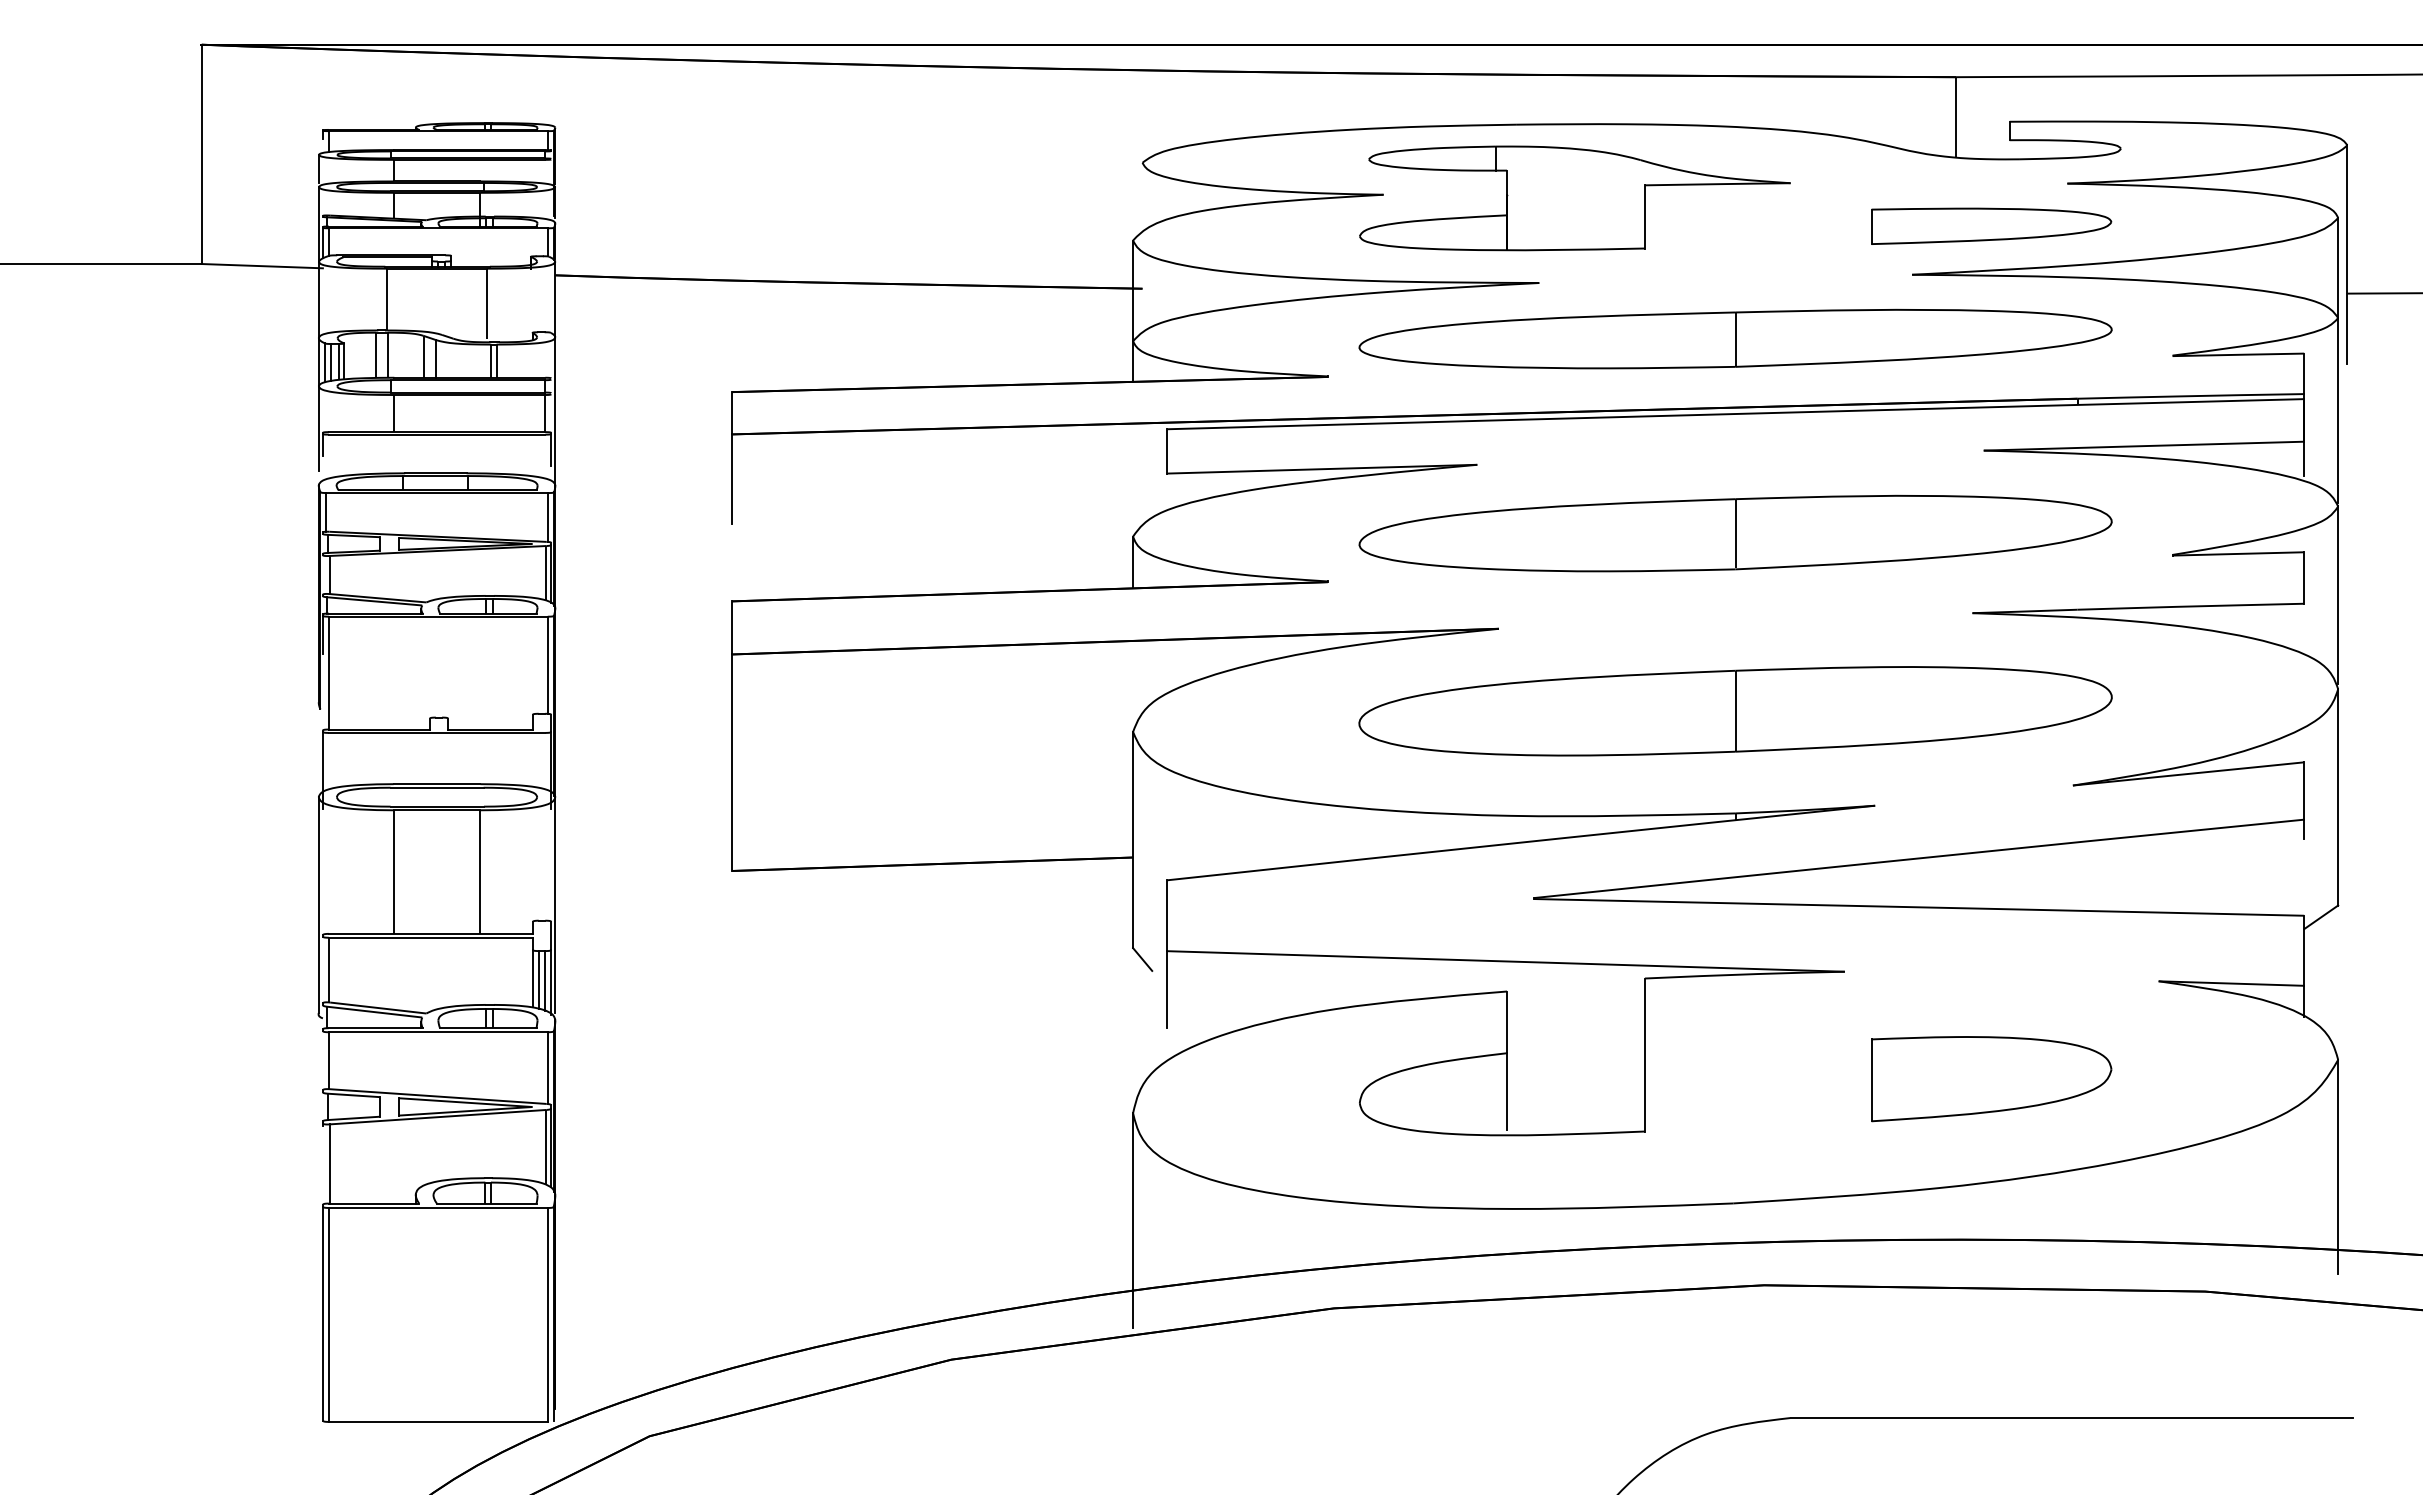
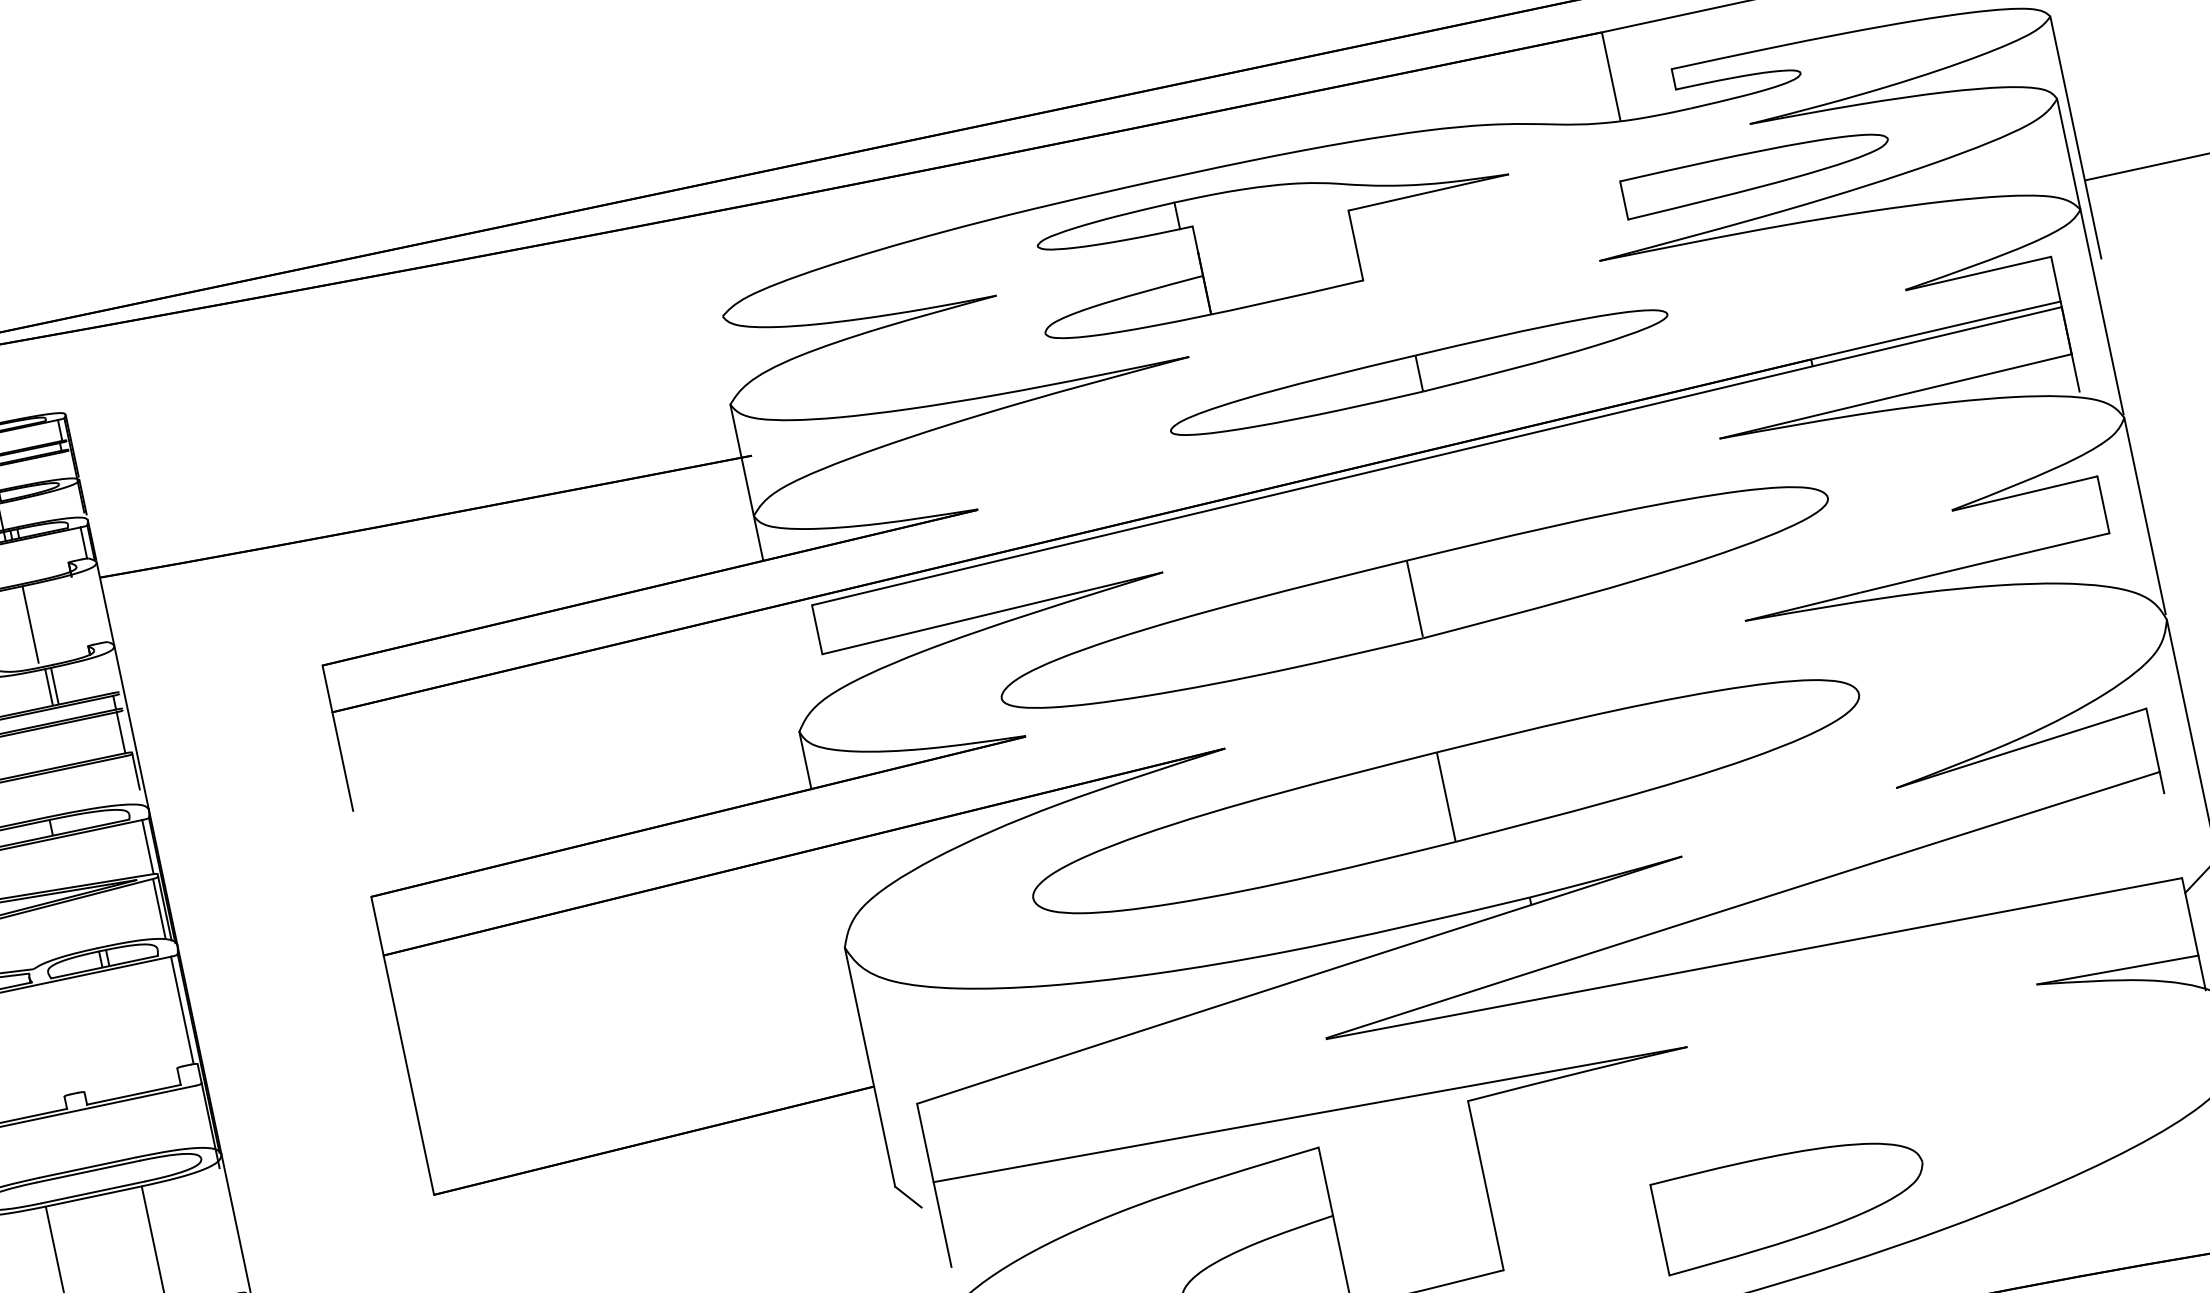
part: (1574, 198) -> (1273, 241), moved
part: (1991, 225) -> (1756, 171), moved
part: (1735, 338) -> (1419, 372), size x0.6
part: (1735, 533) -> (1414, 598), moved
part: (1735, 711) -> (1446, 797), moved
part: (1991, 1079) -> (1792, 1201), moved

